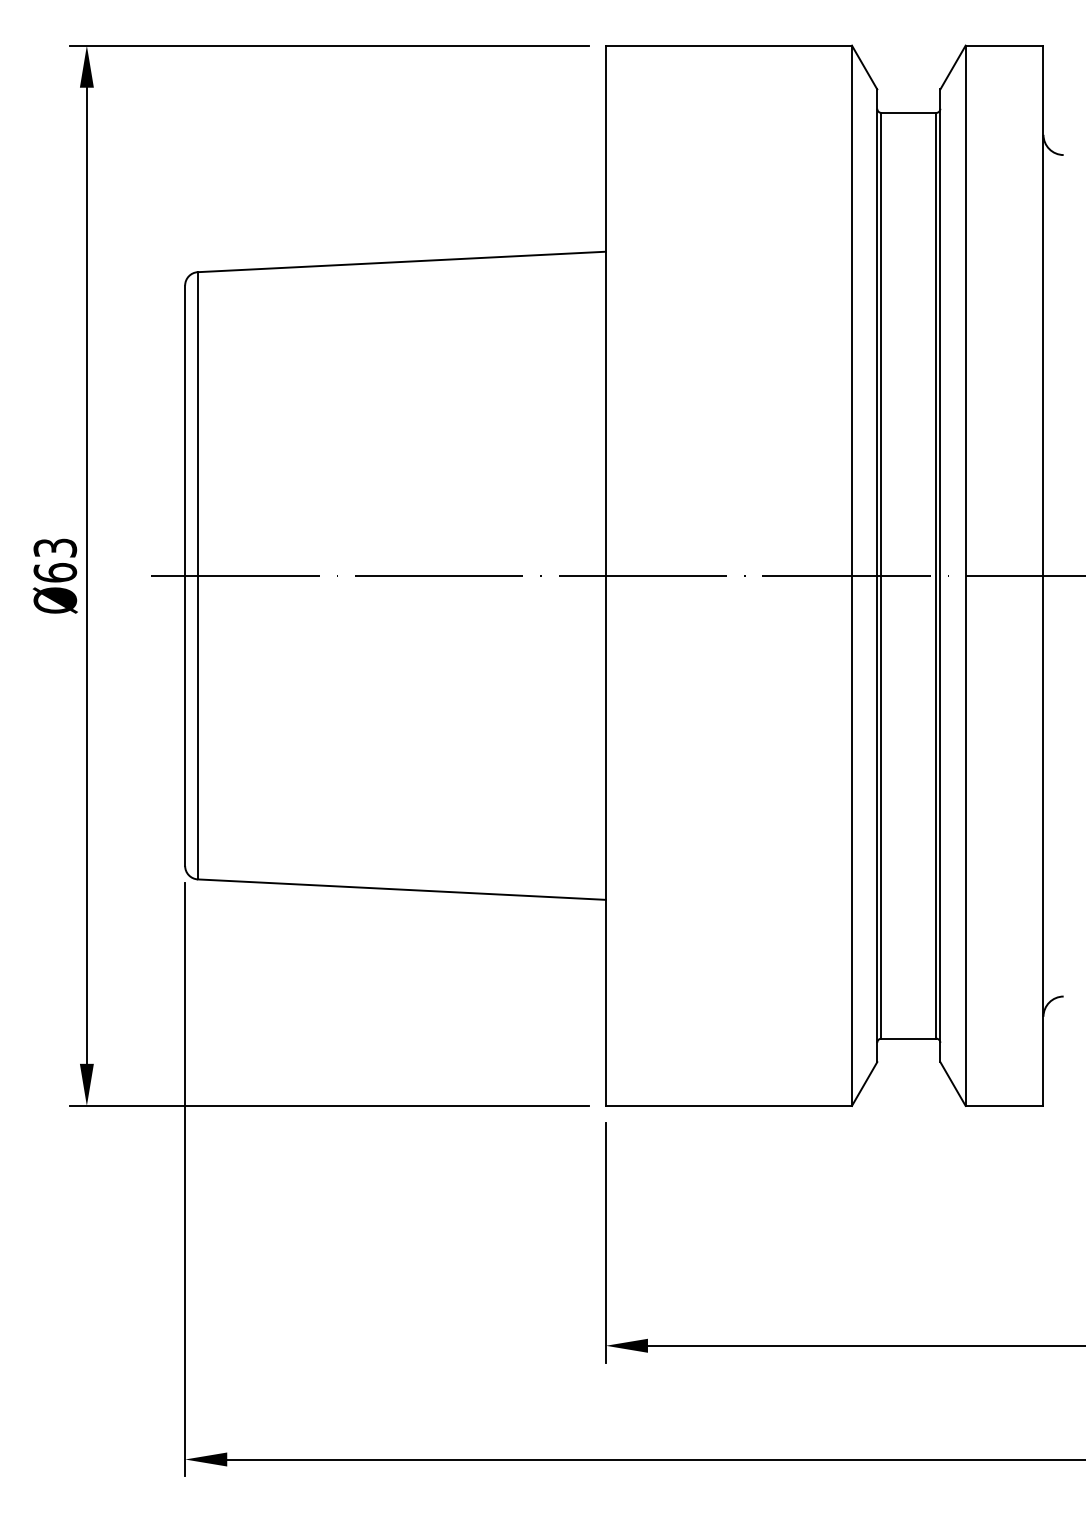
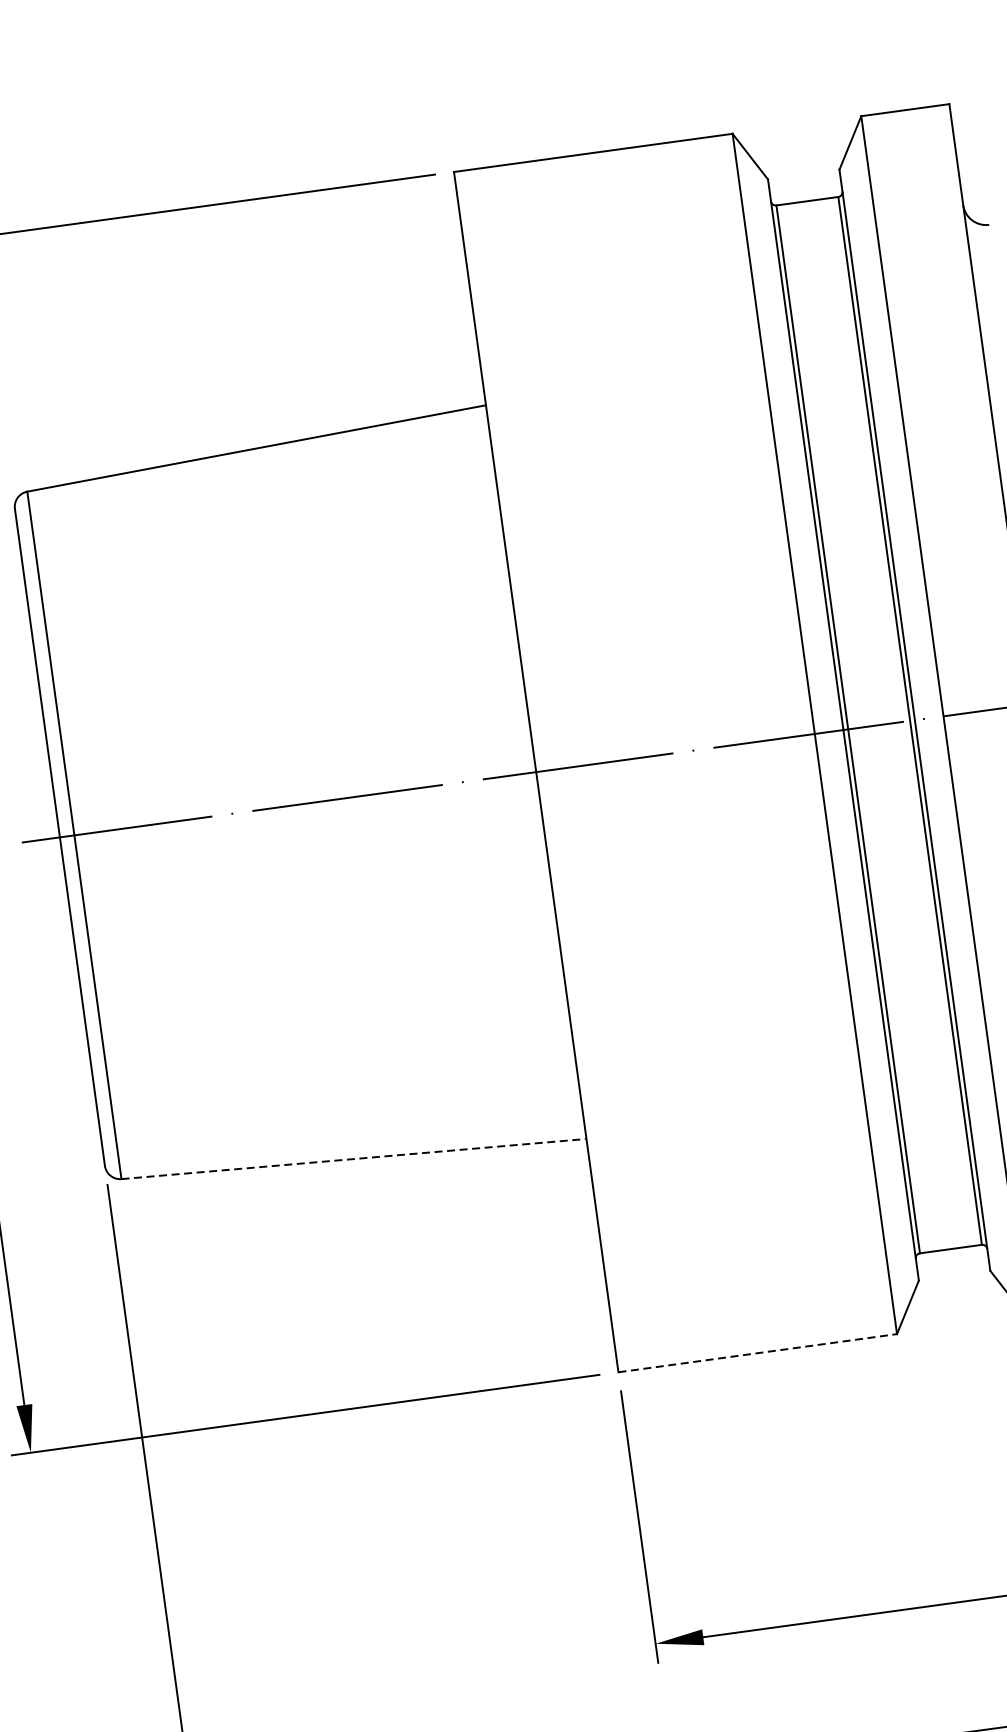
line: (402, 889) -> (354, 1158), solid -> dashed
line: (729, 1105) -> (758, 1352), solid -> dashed

